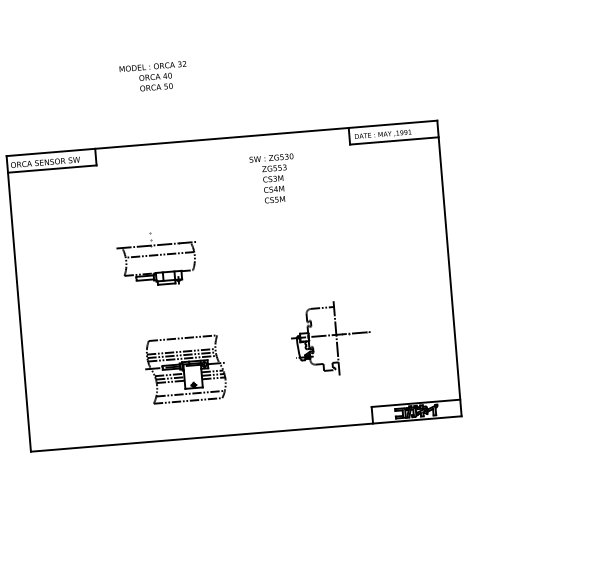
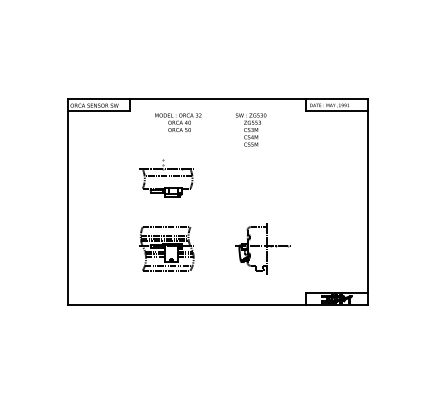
text: (154, 76) -> (178, 122), moved
part: (330, 338) -> (262, 248), moved
part: (185, 369) -> (166, 248), moved

